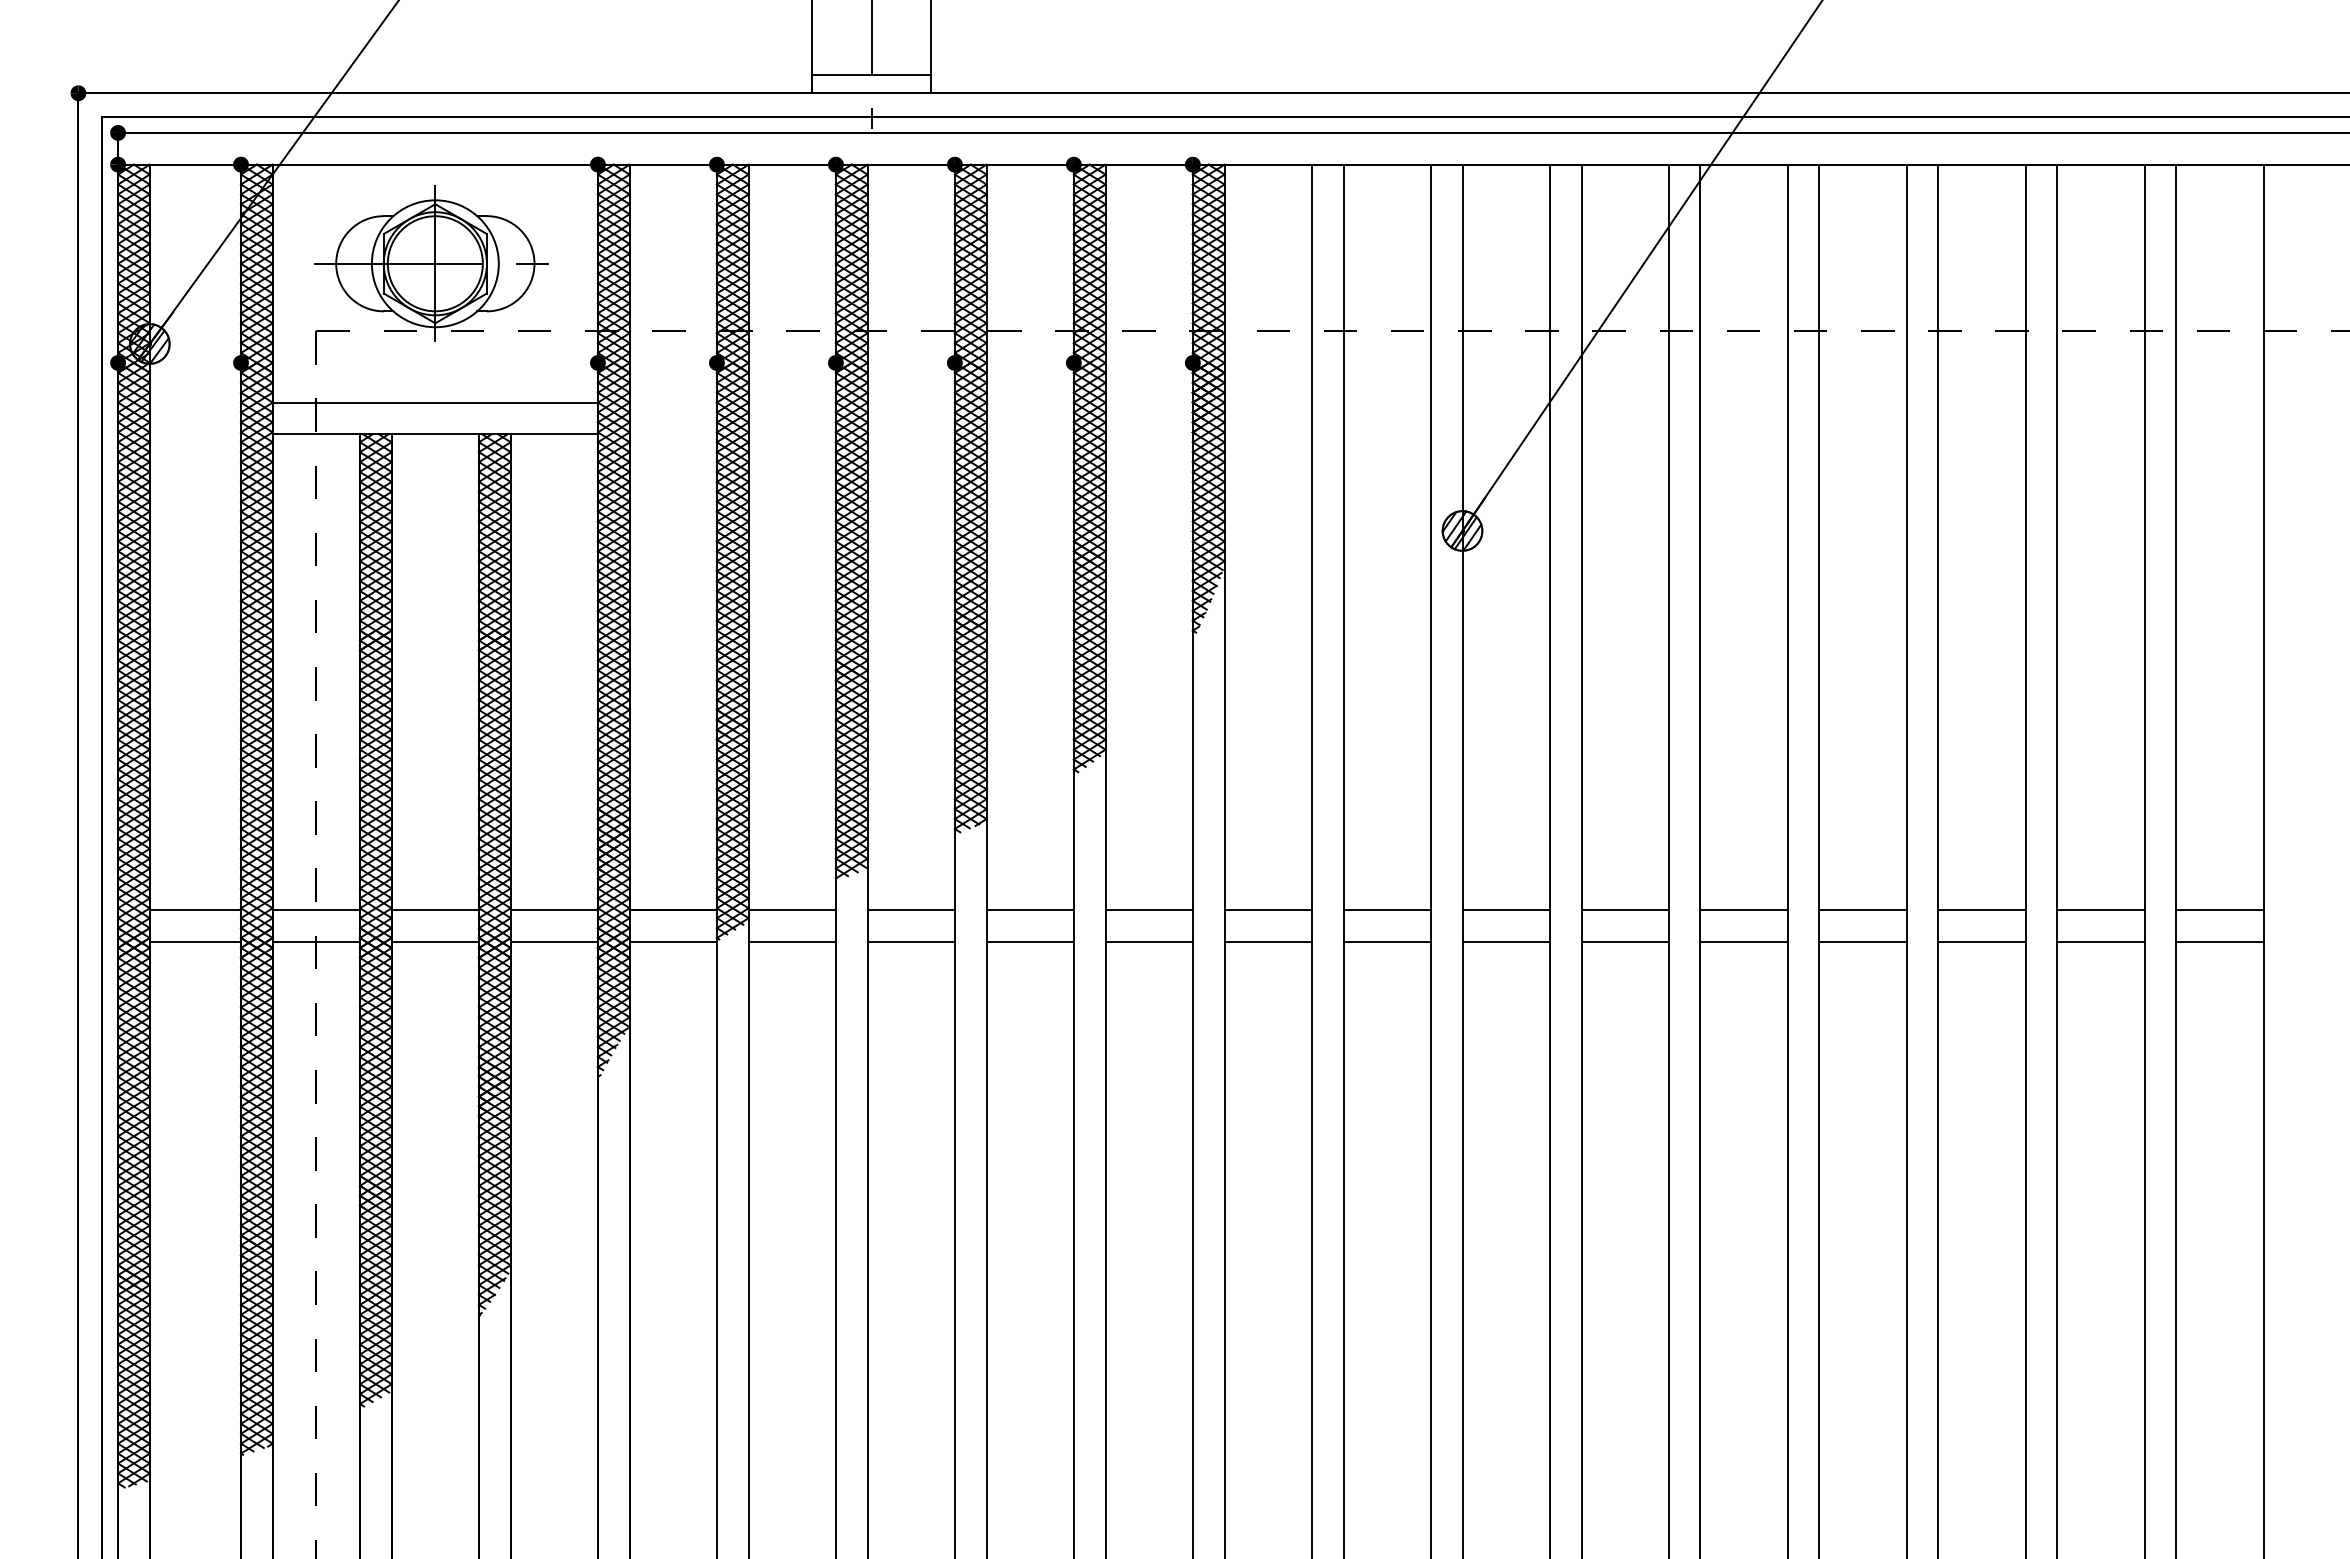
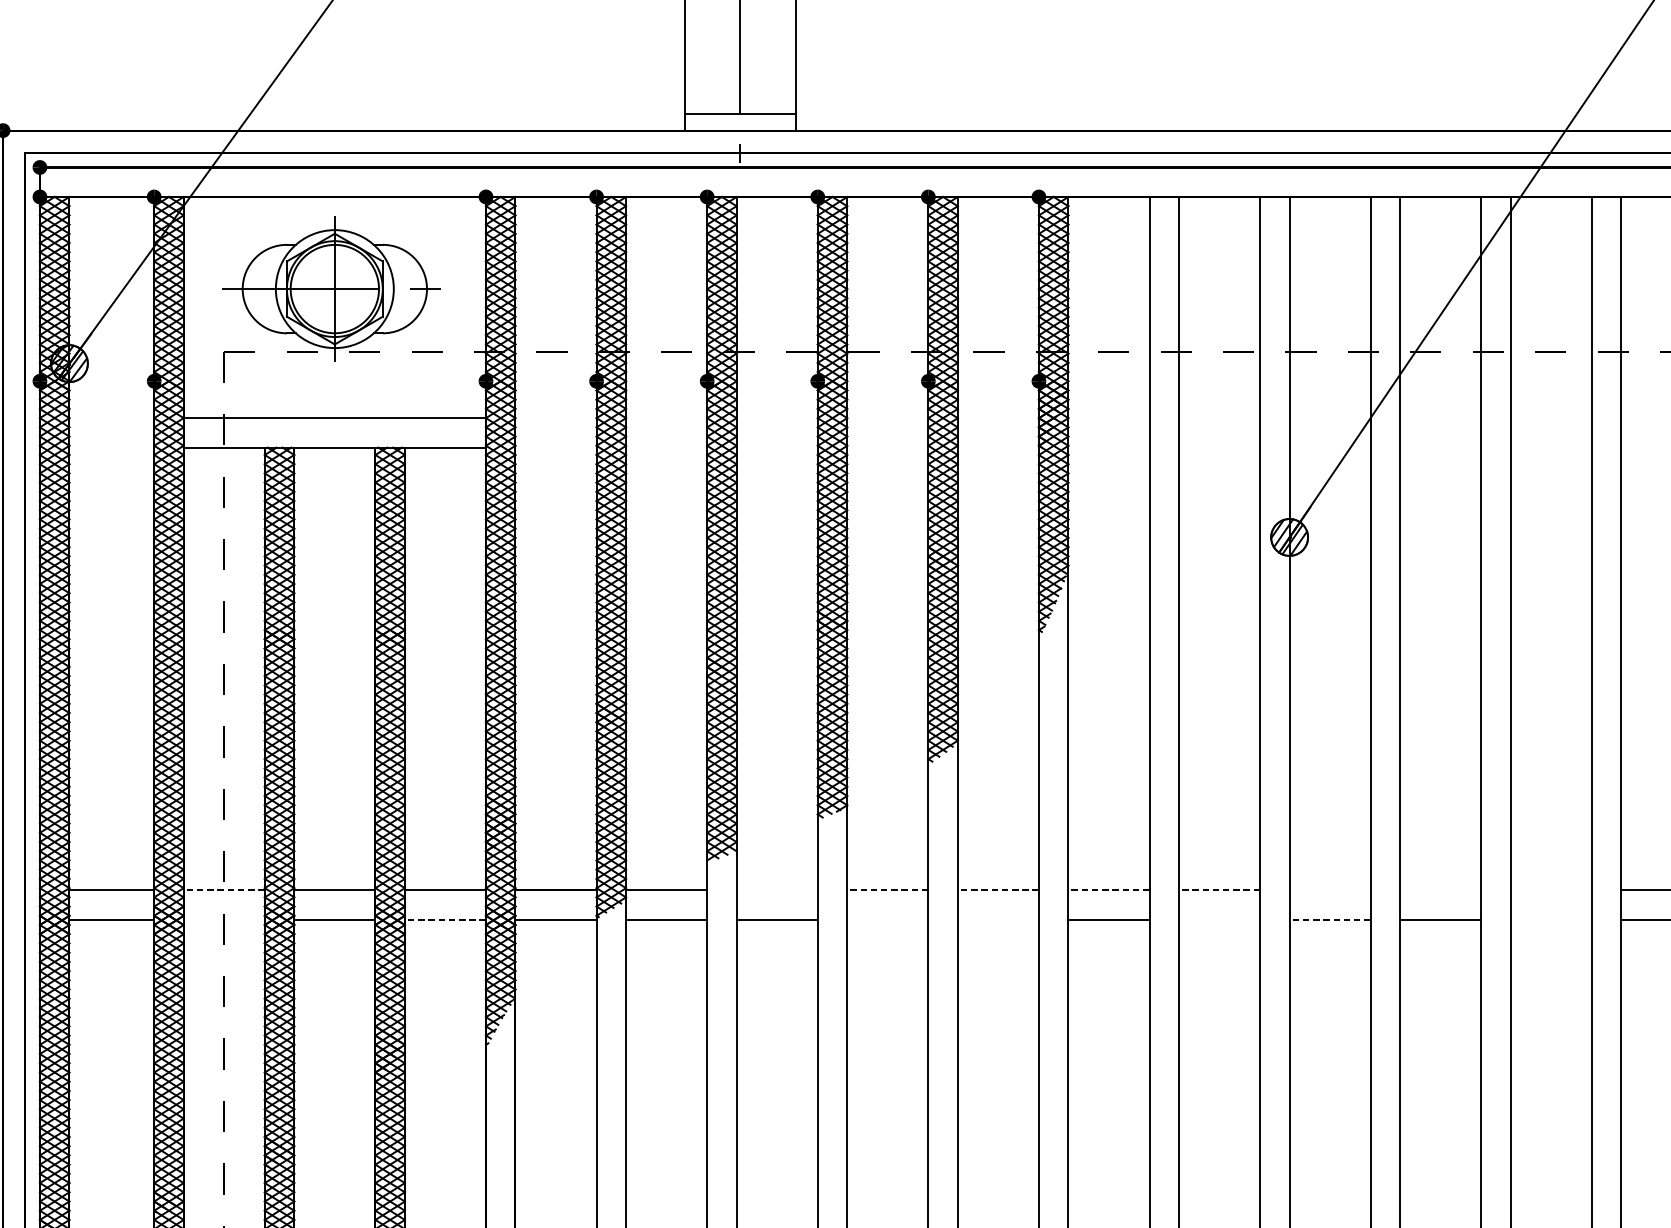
line: (316, 910) -> (224, 890), solid -> dashed
line: (910, 910) -> (776, 890), removed
line: (1030, 910) -> (888, 890), solid -> dashed
line: (1149, 910) -> (998, 890), solid -> dashed
line: (1268, 910) -> (1109, 890), solid -> dashed
line: (1387, 910) -> (1219, 890), solid -> dashed
line: (1505, 910) -> (1329, 890), removed
line: (1624, 910) -> (1440, 890), removed
line: (1743, 910) -> (1550, 890), removed
line: (316, 942) -> (224, 919), removed
line: (554, 942) -> (445, 919), solid -> dashed
line: (1029, 942) -> (887, 919), removed
line: (1148, 942) -> (997, 919), removed
line: (1386, 942) -> (1218, 919), removed
line: (1506, 942) -> (1330, 919), solid -> dashed
line: (1743, 942) -> (1550, 919), removed

